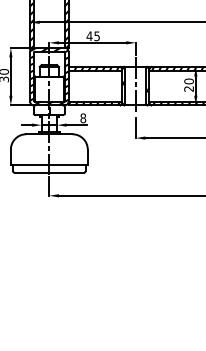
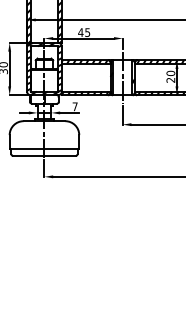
text: (83, 118) -> (75, 106), 8 -> 7

